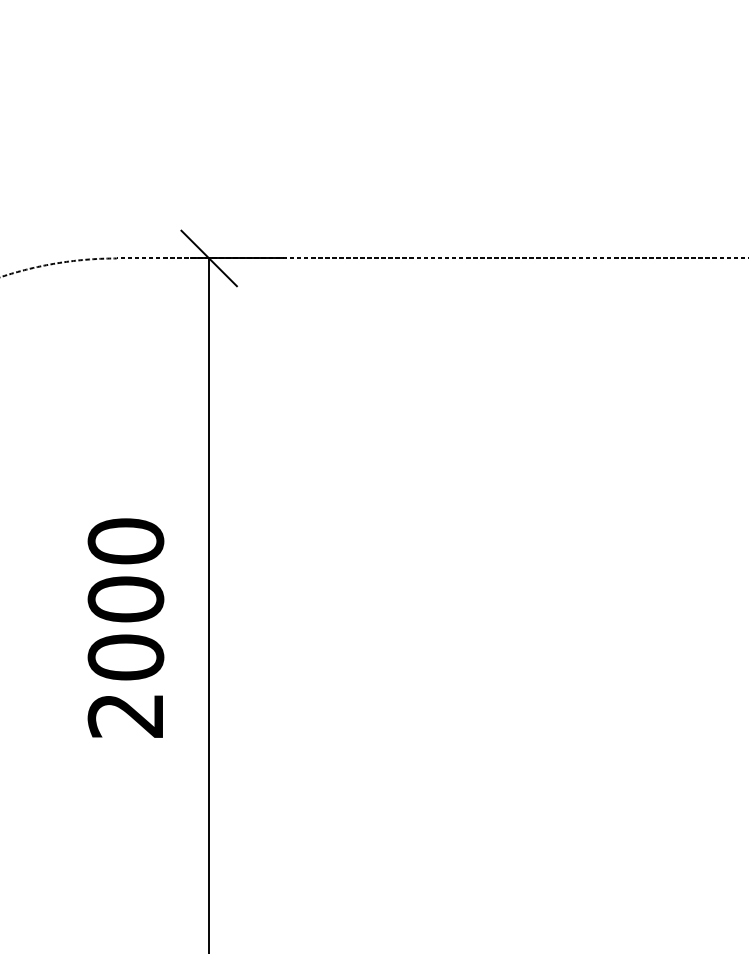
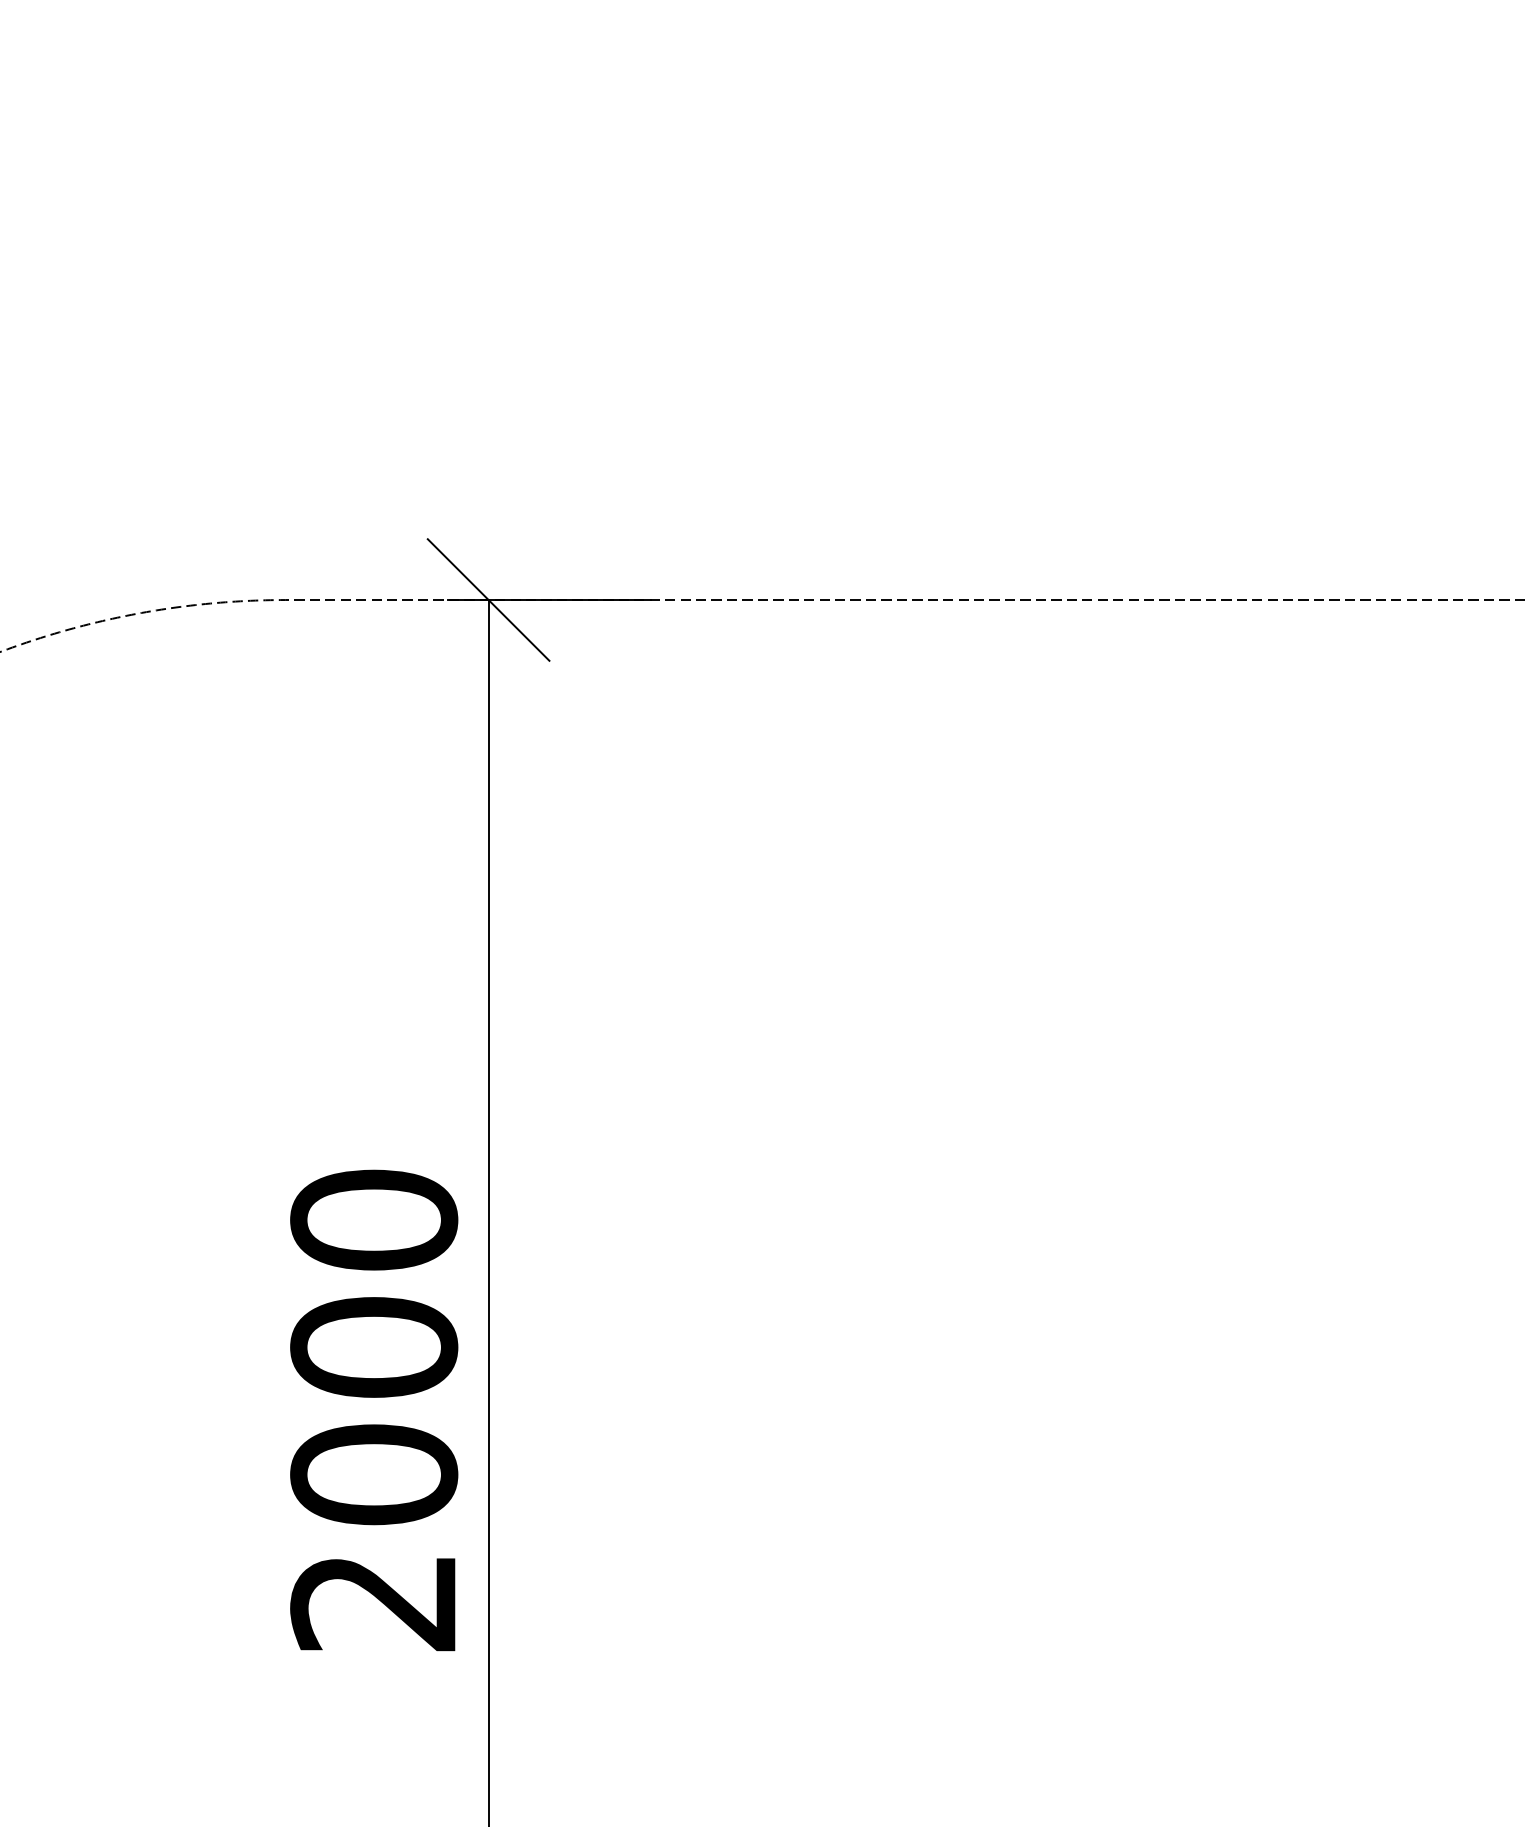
text: (125, 627) -> (373, 1409), moved

